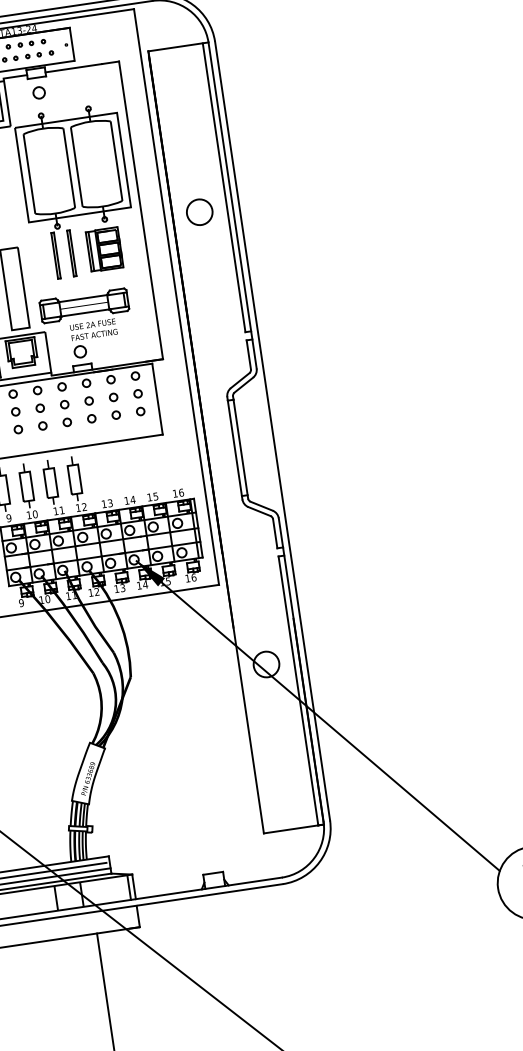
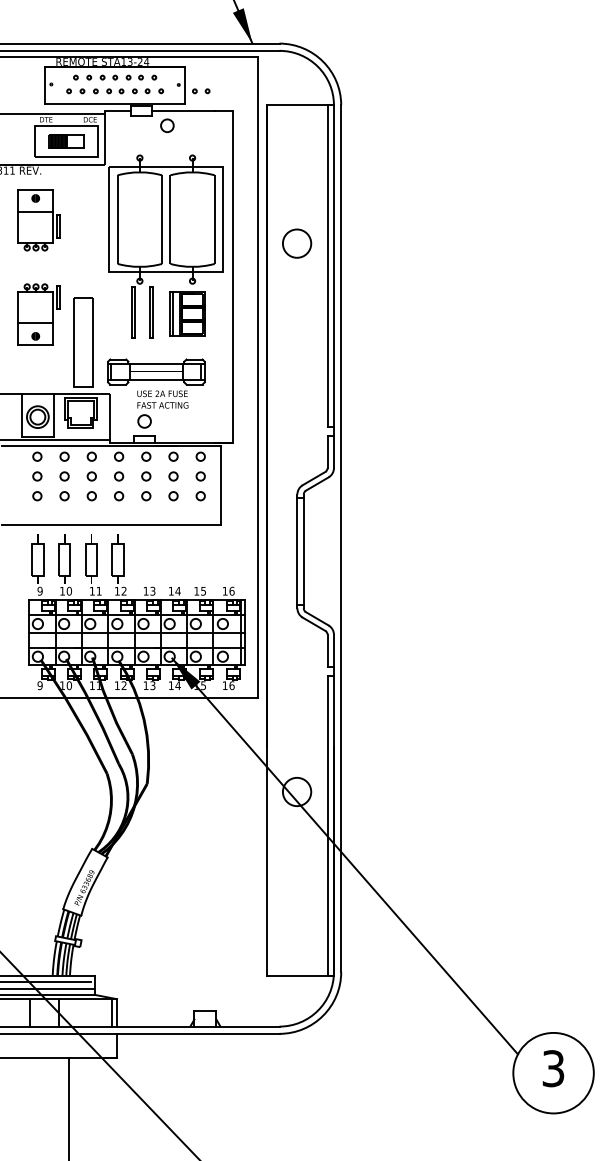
part: (87, 47) -> (201, 91), added
circle: (39, 92) -> (167, 125), moved
circle: (200, 212) -> (297, 243), moved

